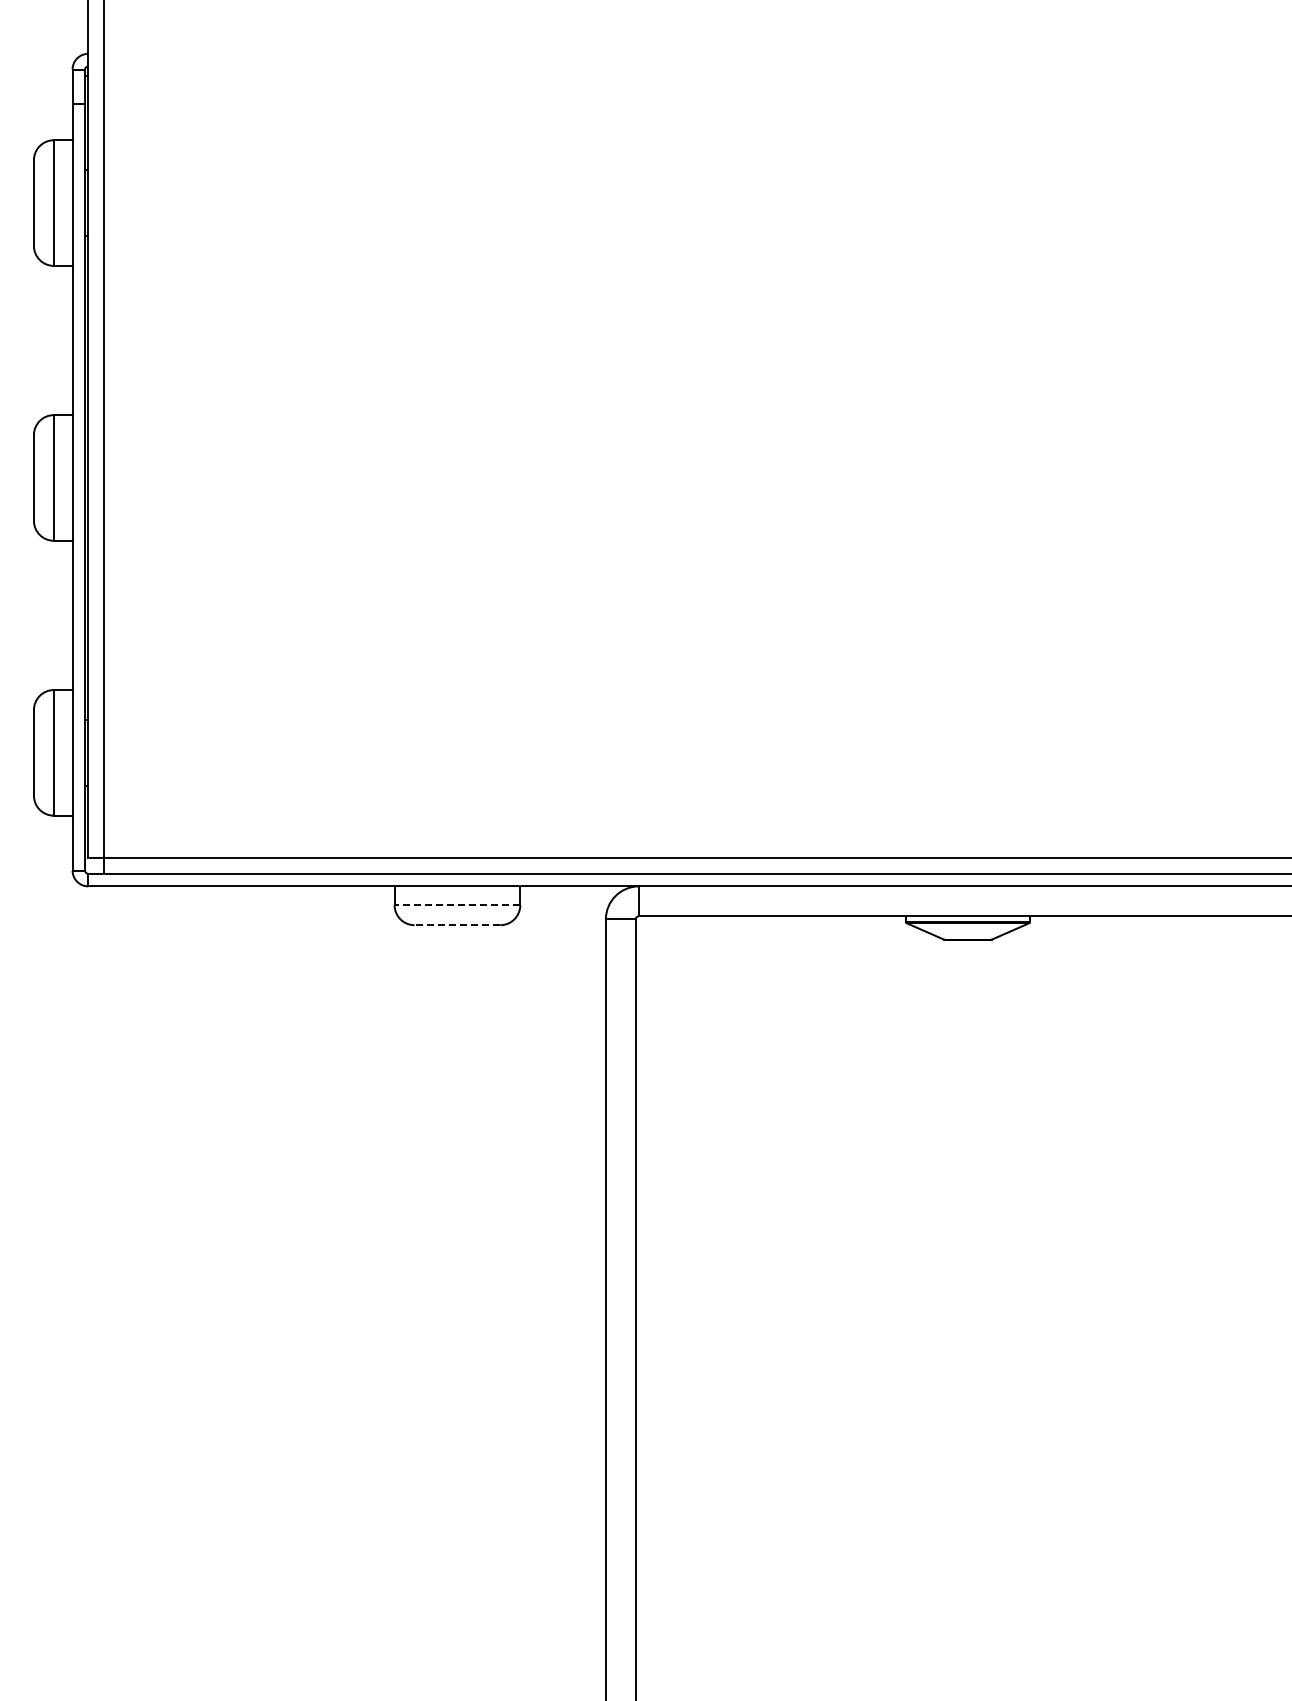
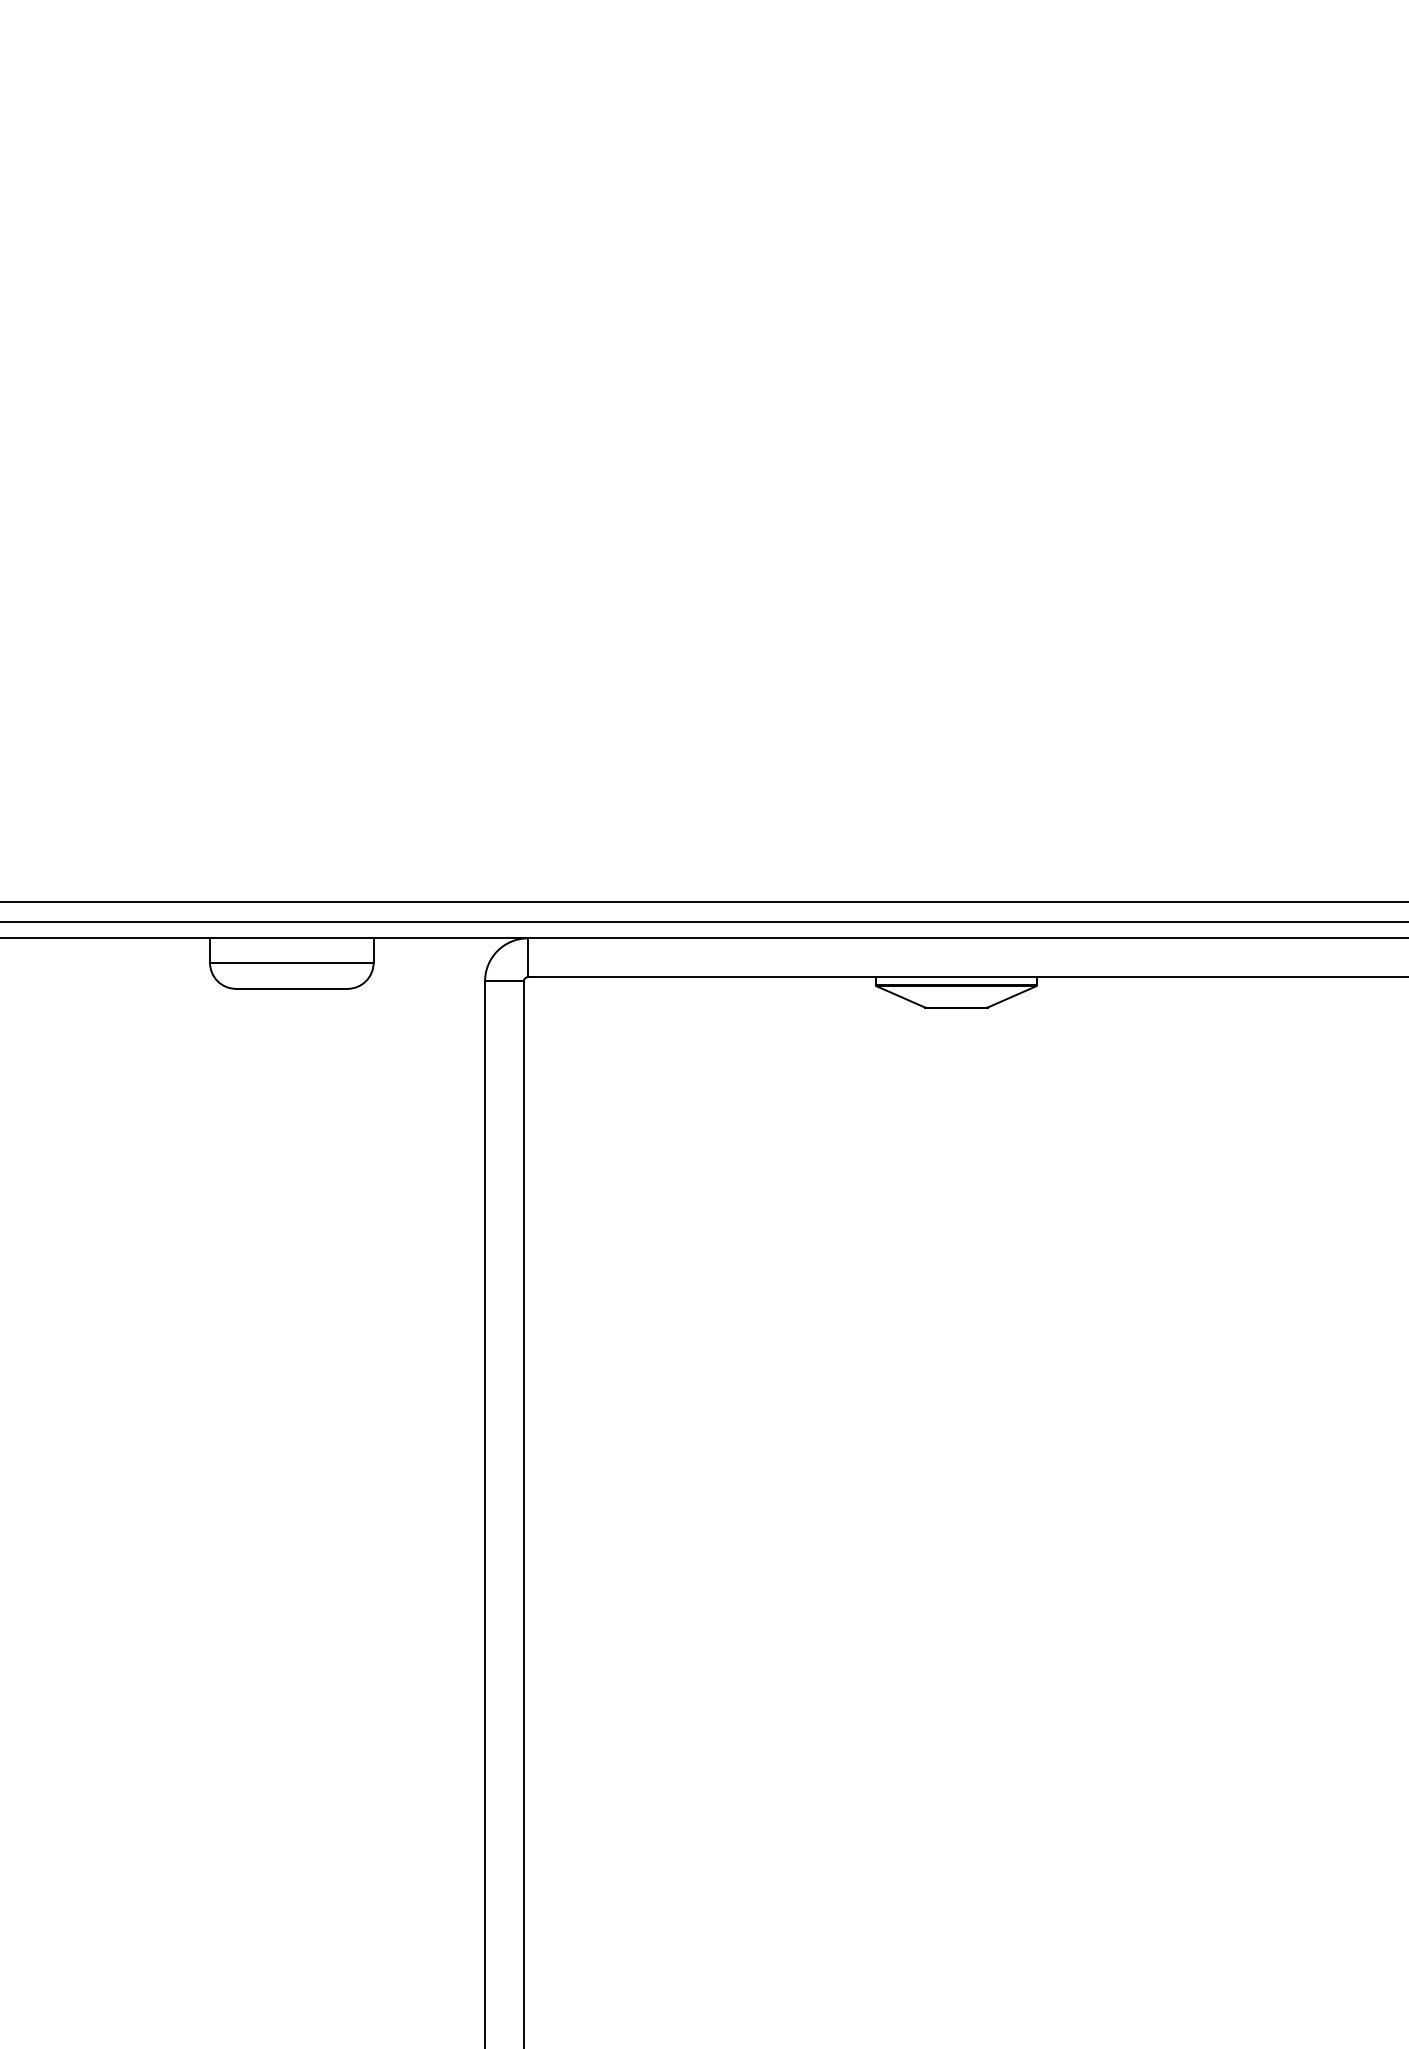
line: (457, 905) -> (291, 963), dashed -> solid
line: (457, 925) -> (291, 989), dashed -> solid

